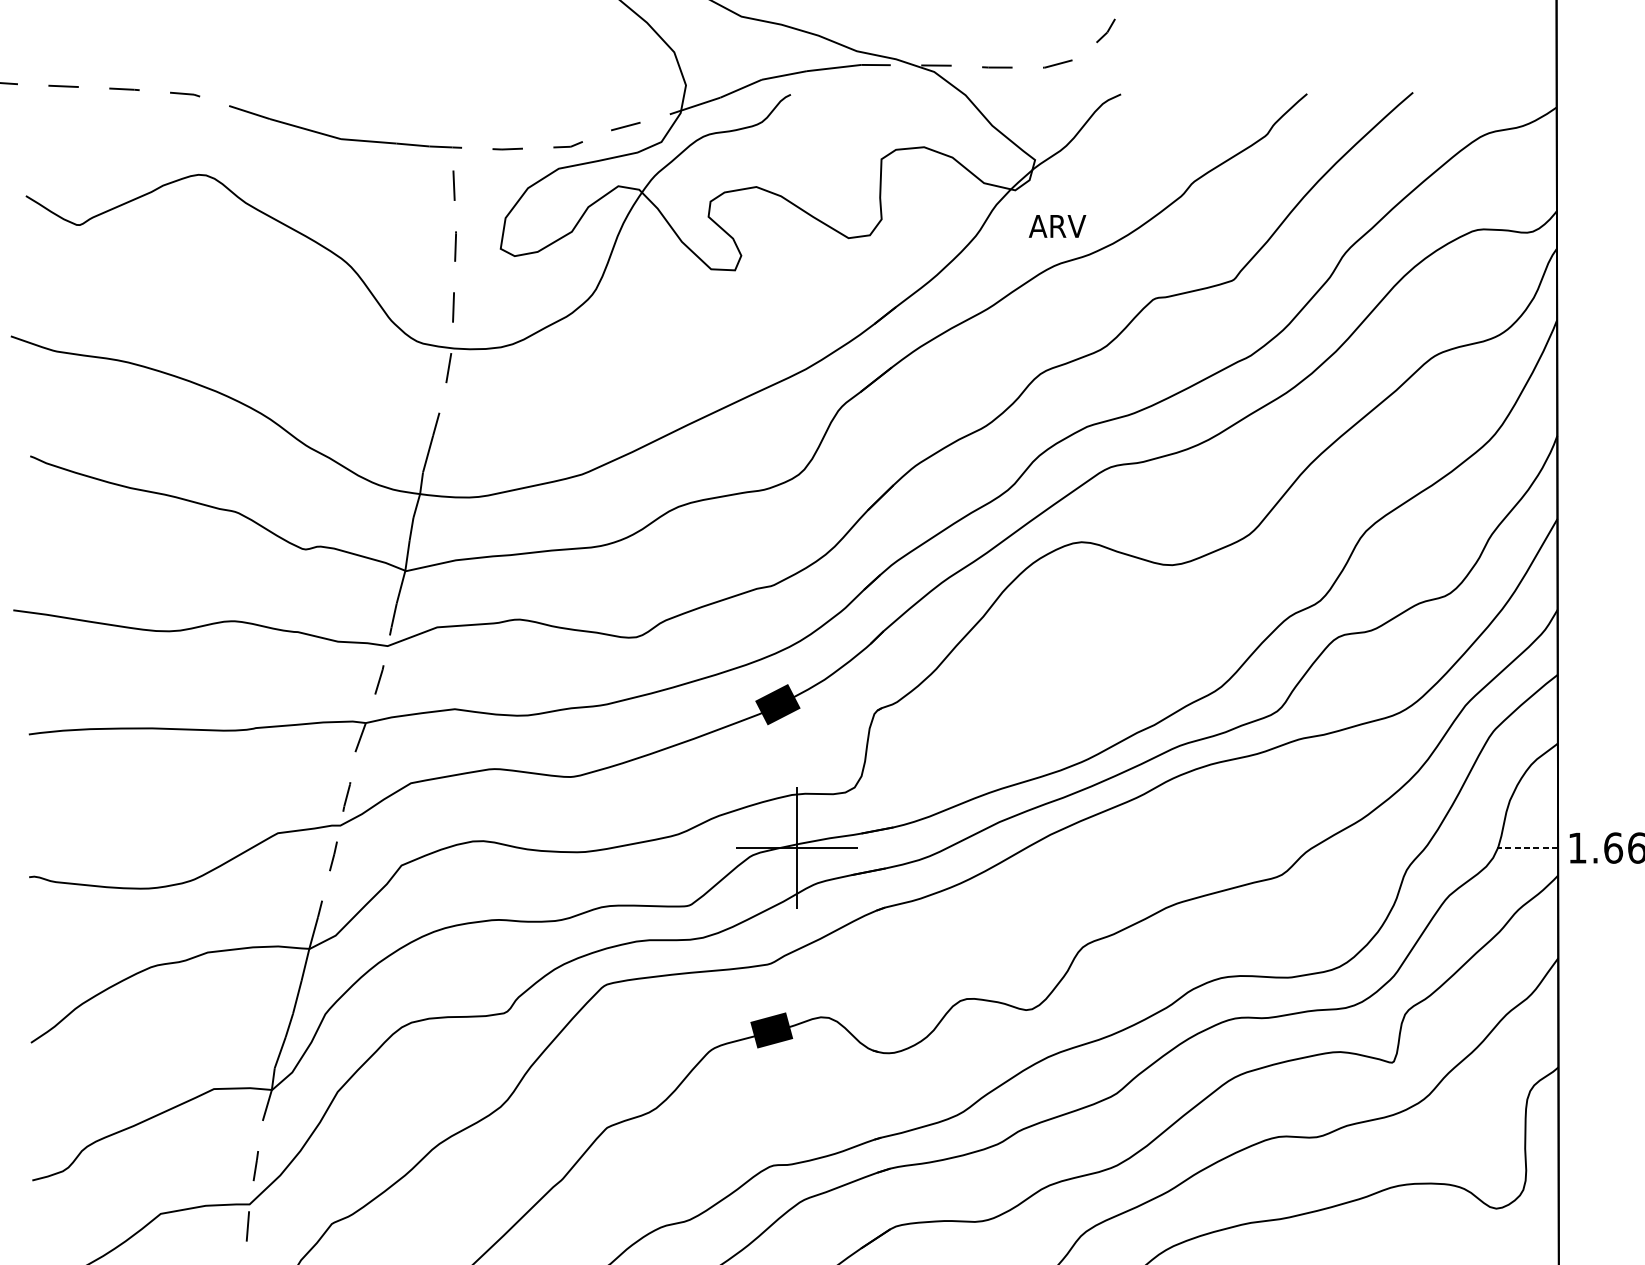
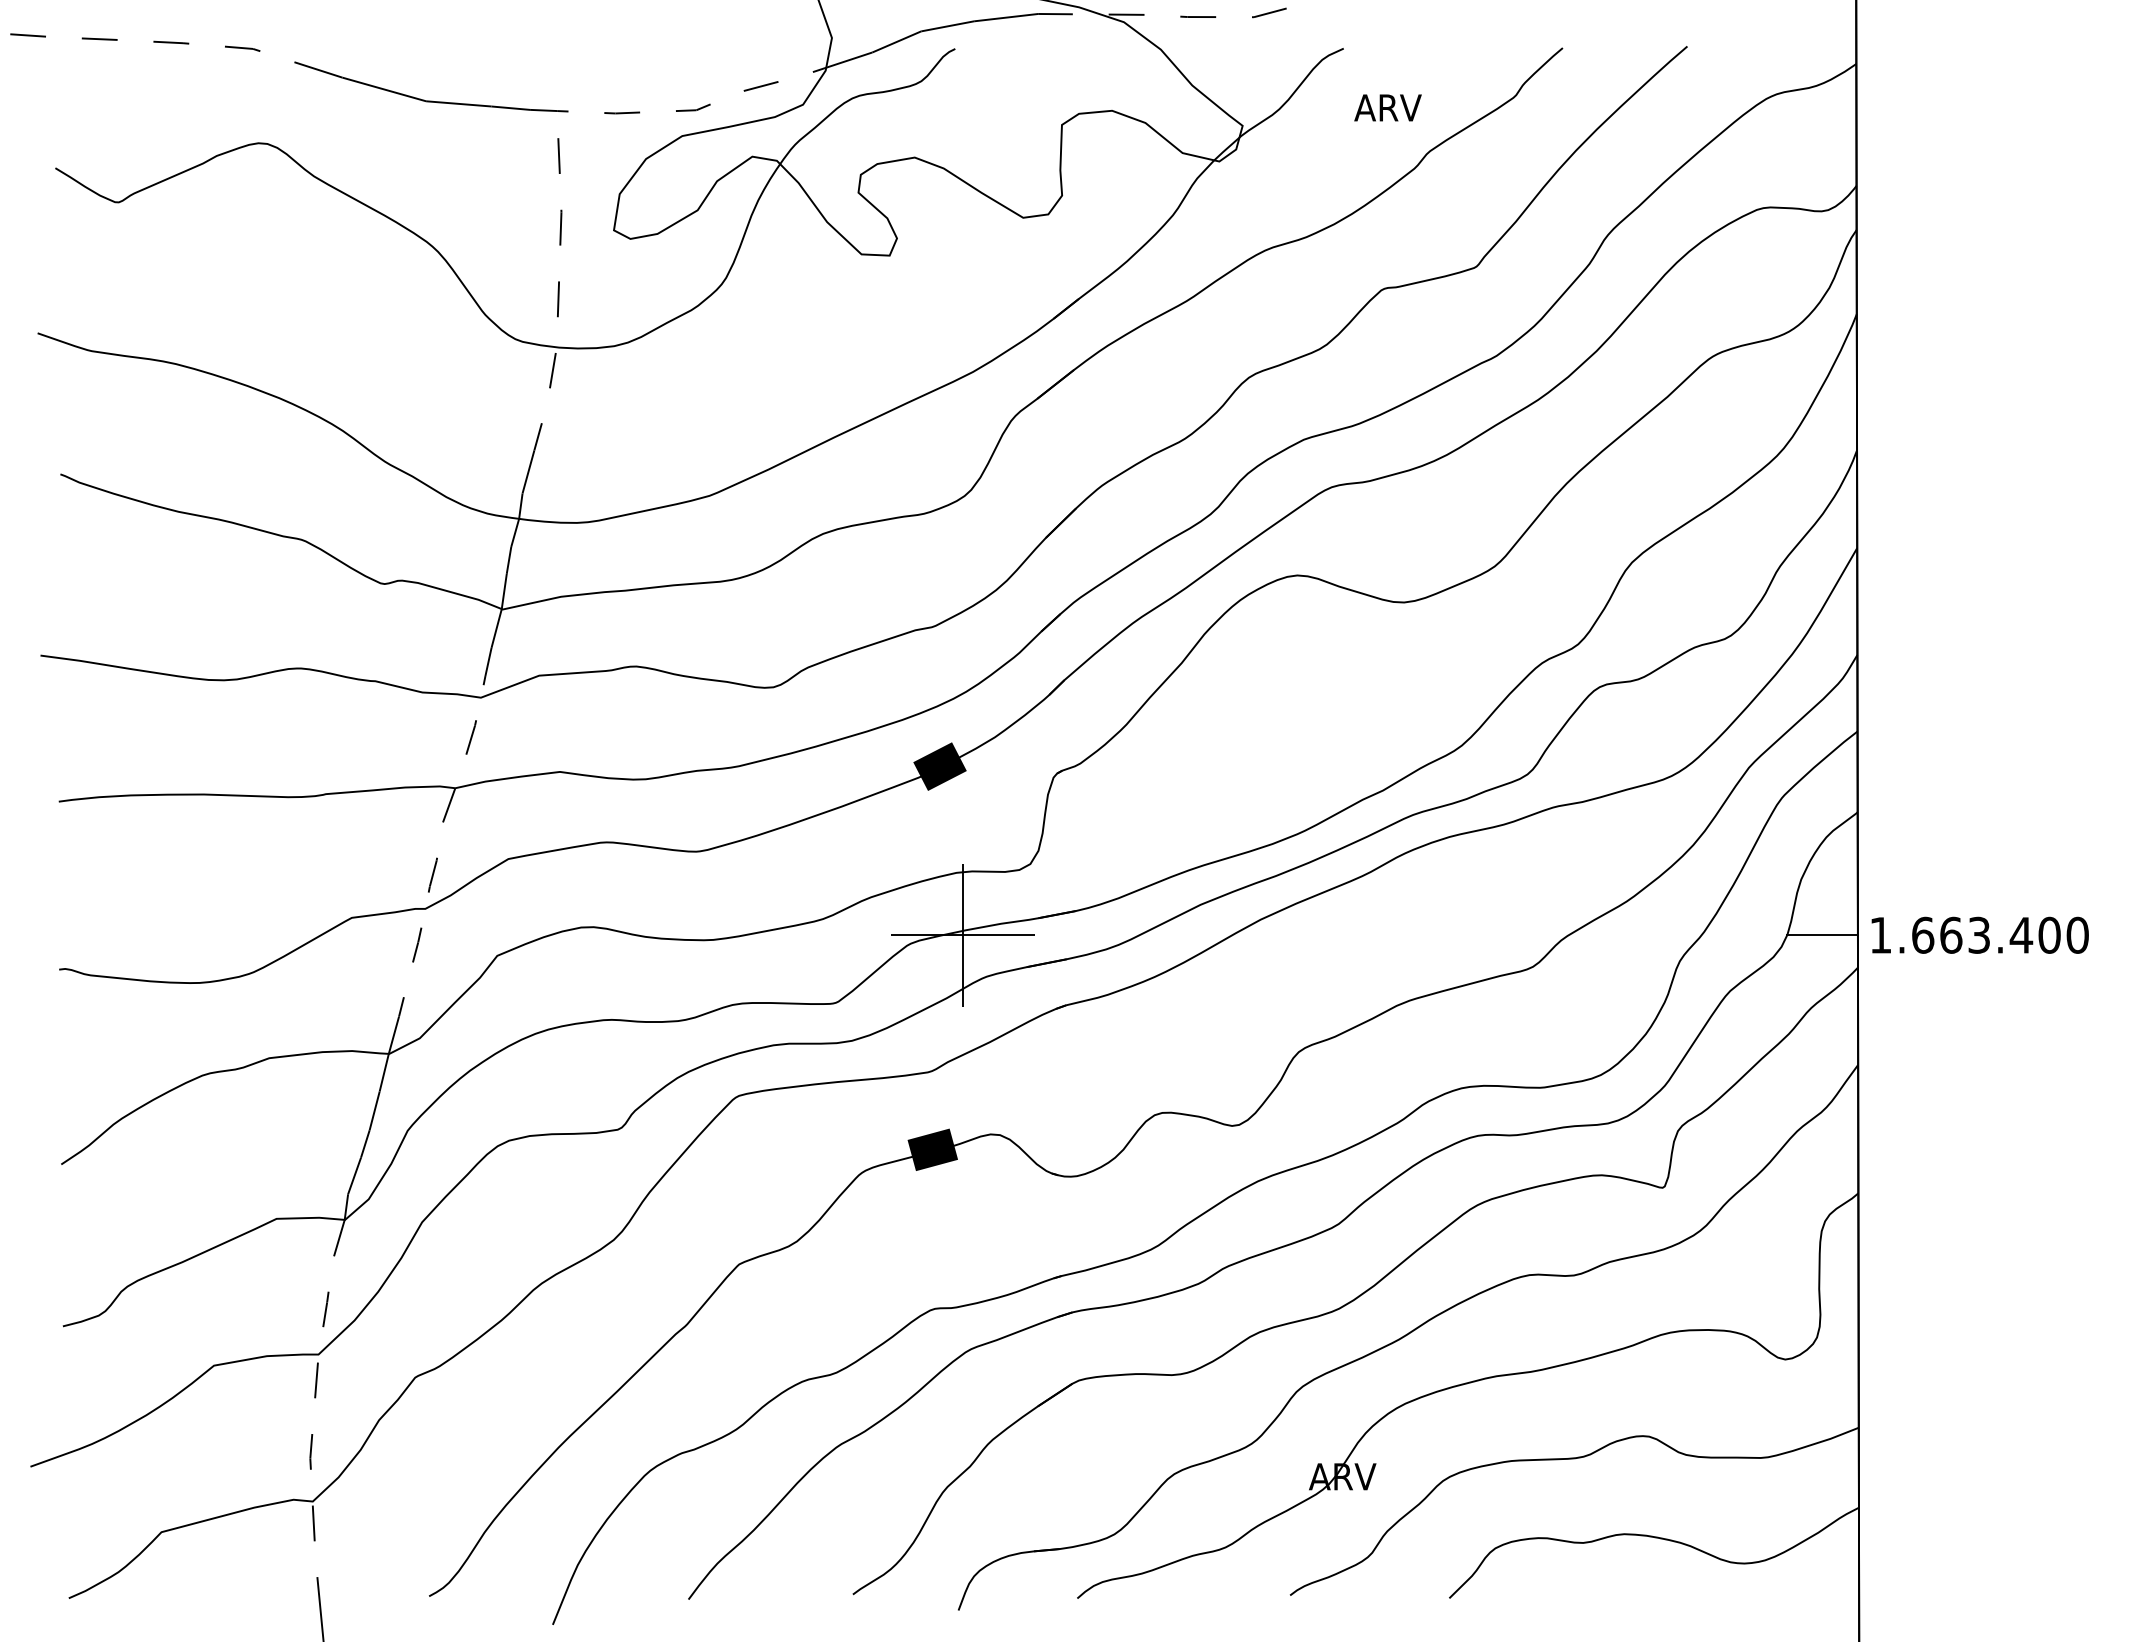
text: (1057, 226) -> (1387, 107), moved
line: (1527, 848) -> (1822, 935), dashed -> solid

